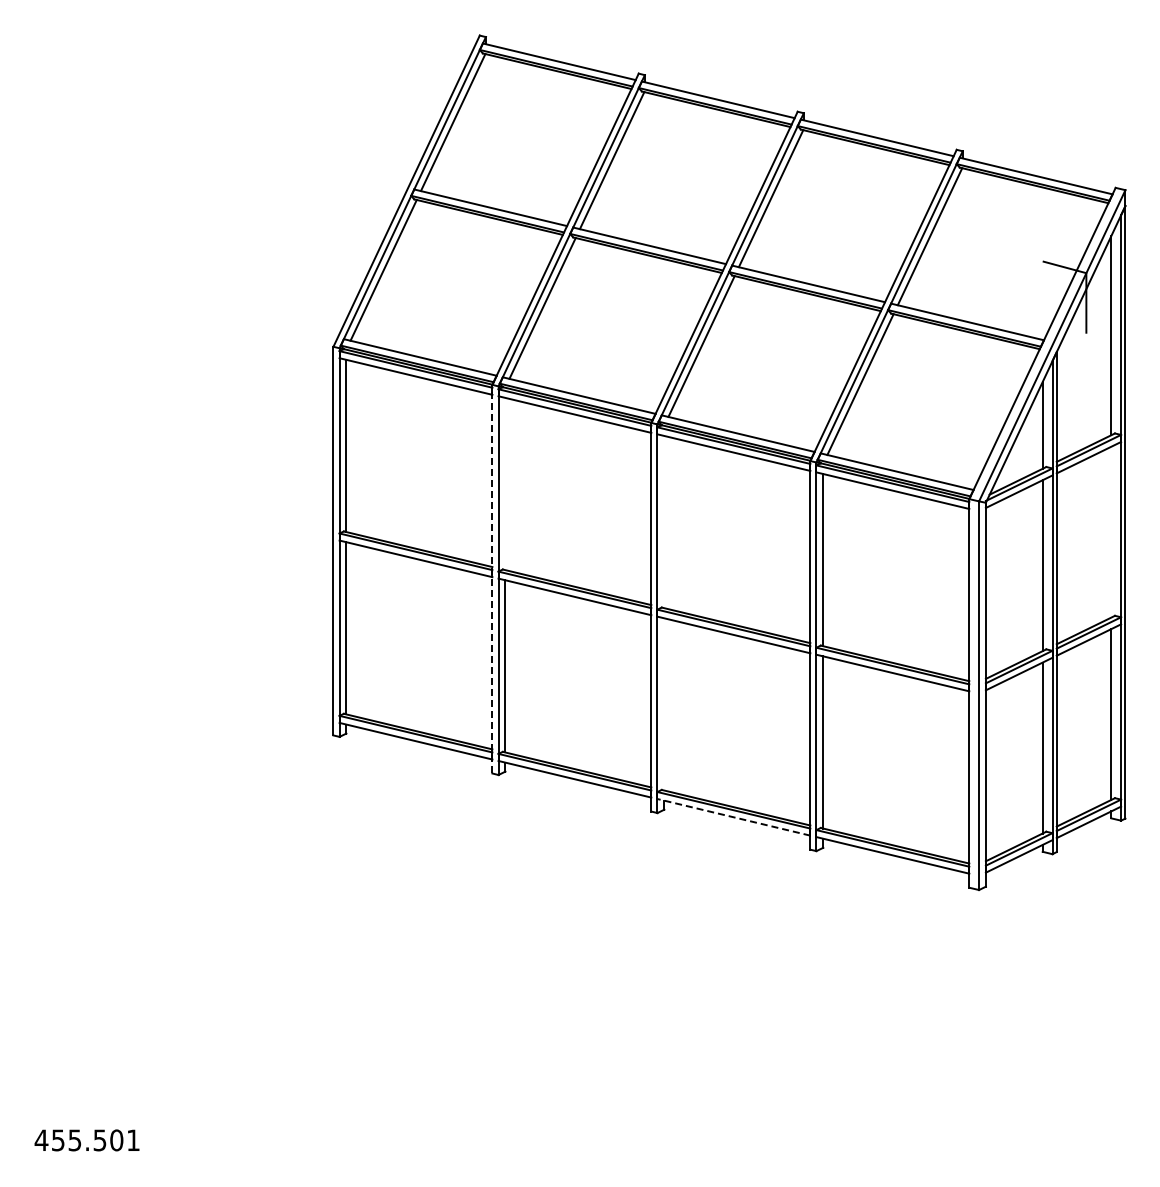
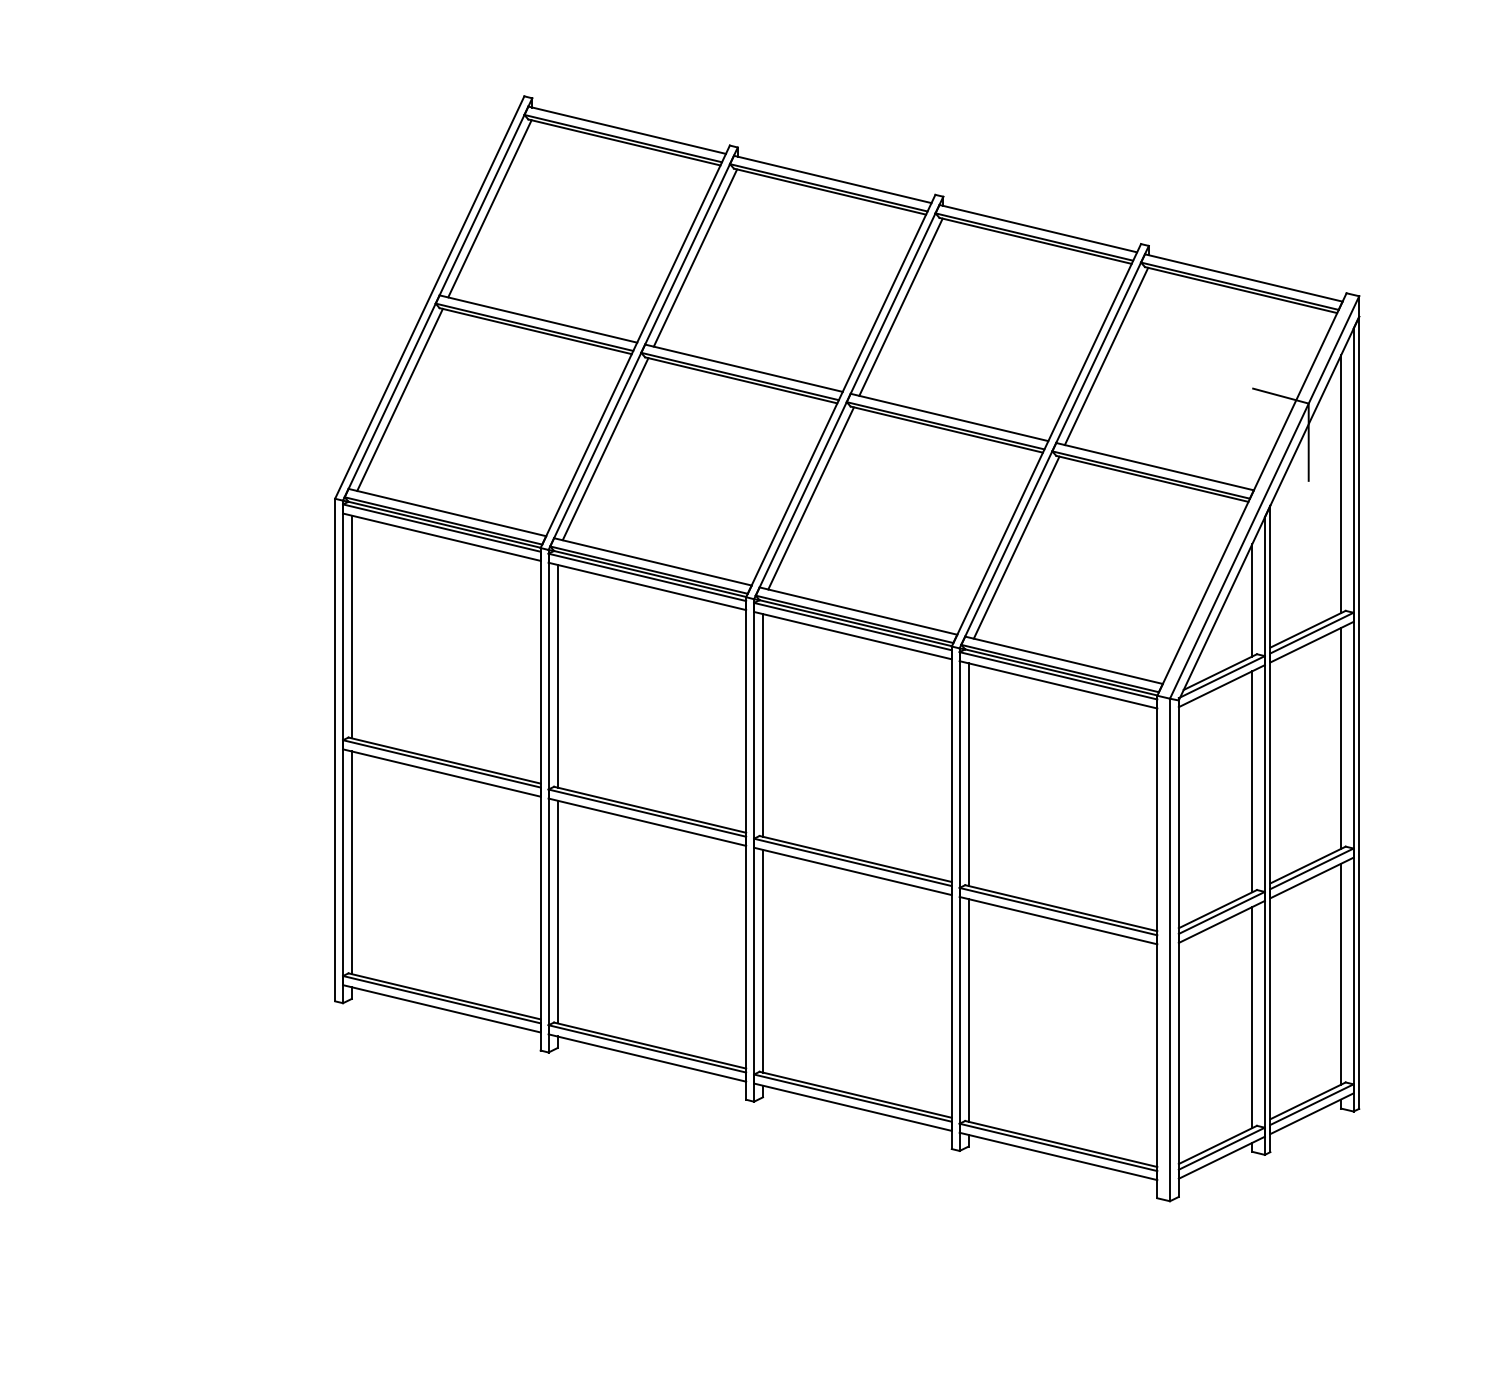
line: (505, 483) -> (557, 675), added
line: (664, 521) -> (763, 724), added
line: (1111, 531) -> (1341, 737), added
line: (492, 578) -> (540, 798), dashed -> solid
line: (664, 704) -> (763, 961), added
line: (733, 817) -> (852, 1107), dashed -> solid

